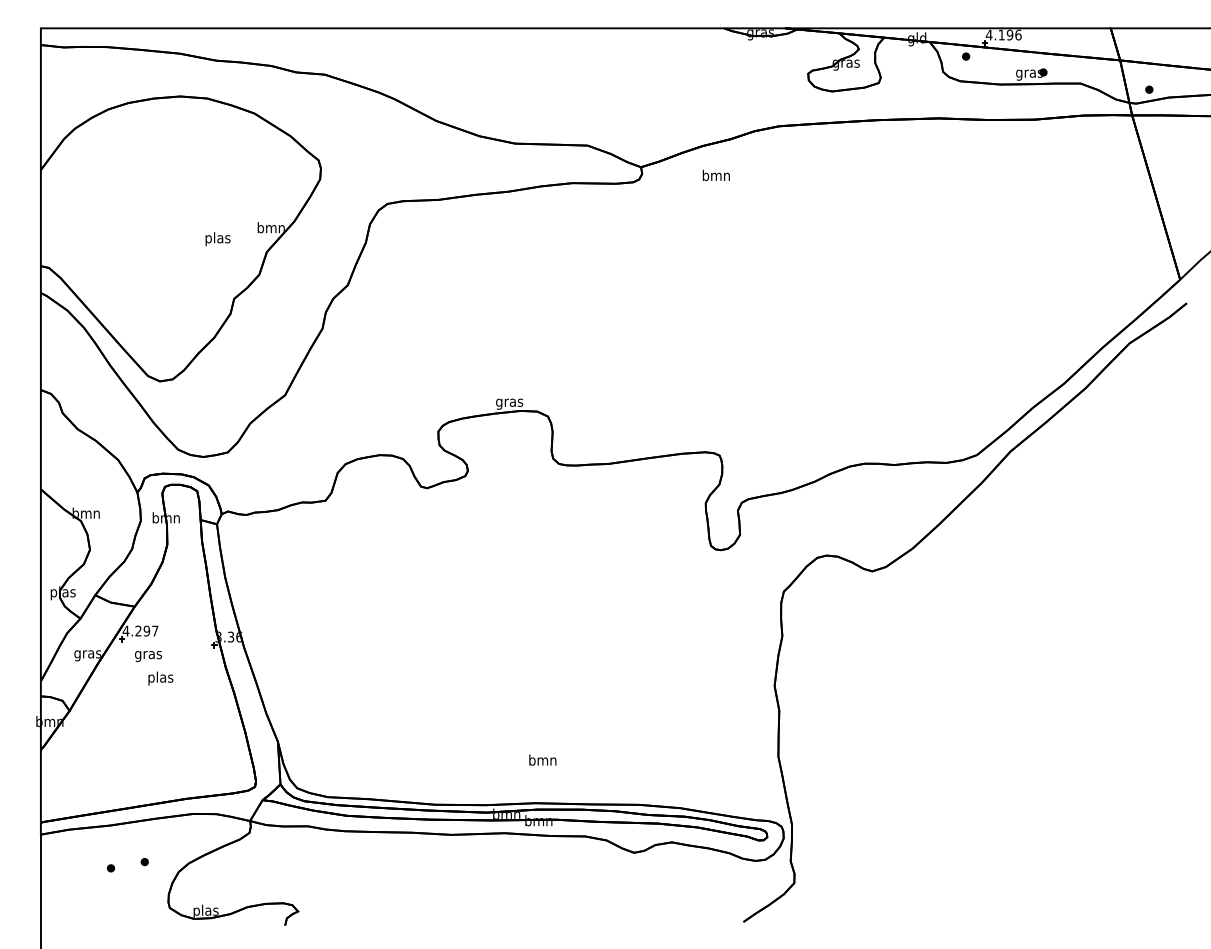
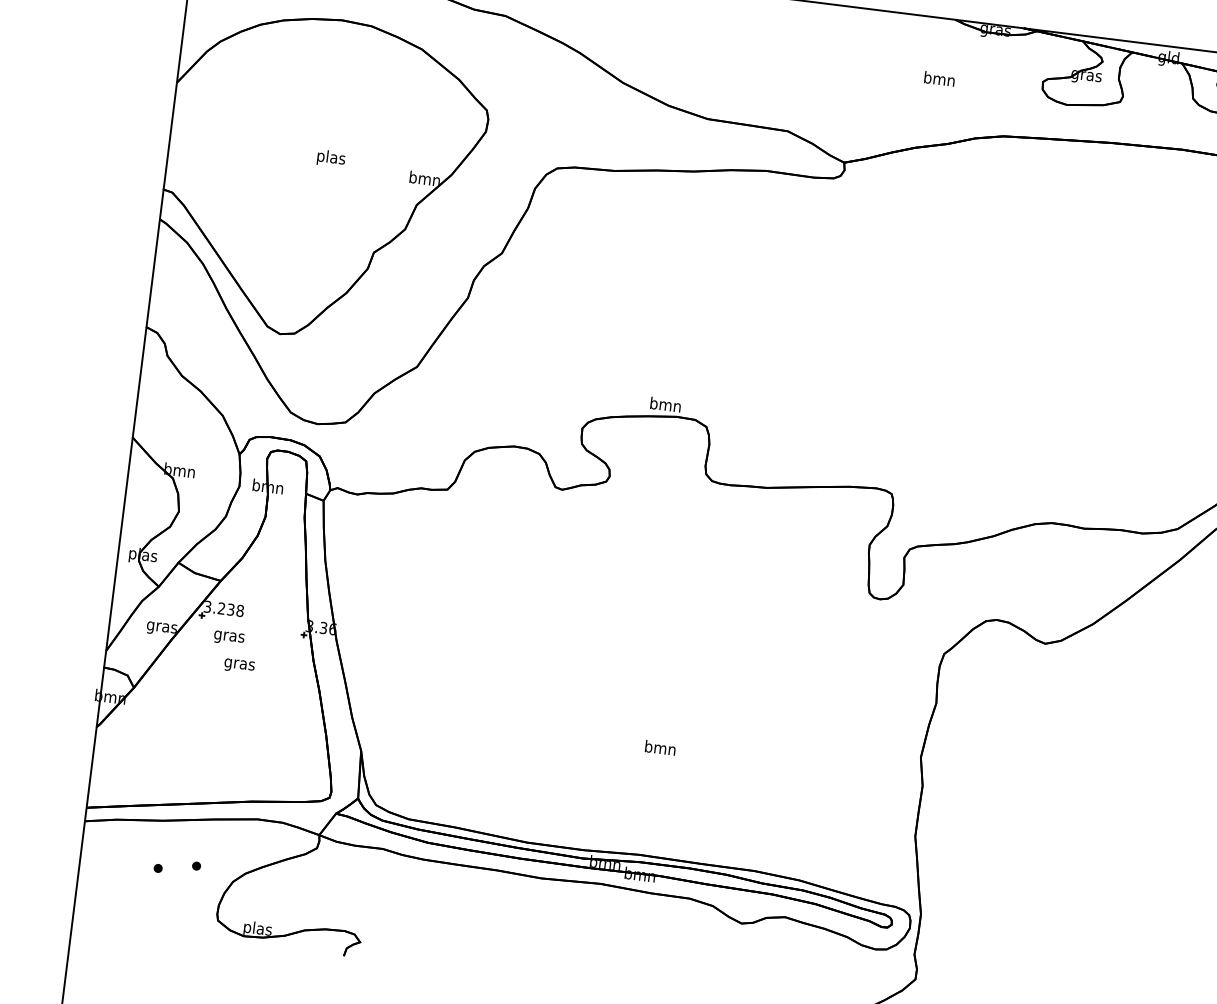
text: (715, 174) -> (938, 77), moved
text: (217, 239) -> (330, 158), moved
text: (509, 402) -> (665, 405), gras -> bmn
text: (140, 630) -> (223, 608), 4.297 -> 3.238
text: (160, 678) -> (239, 664), plas -> gras
text: (542, 759) -> (660, 747), moved

